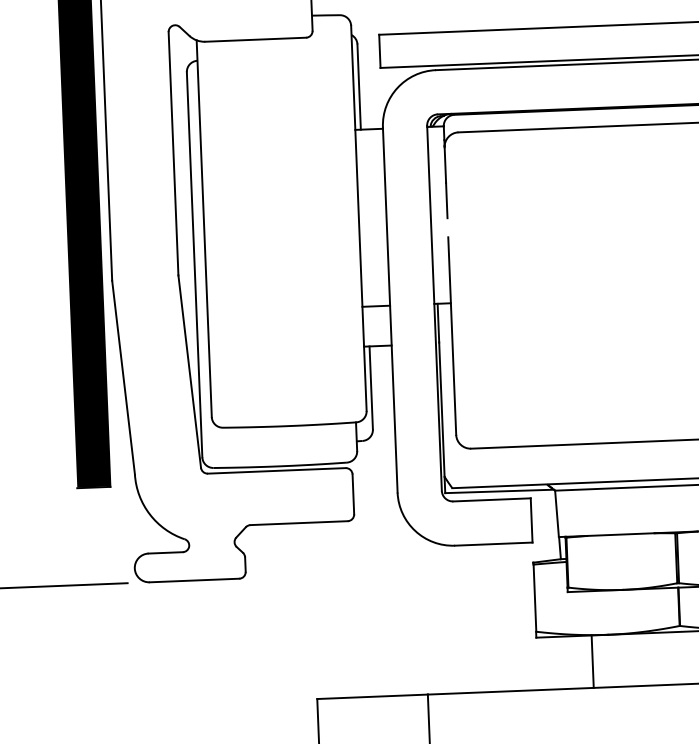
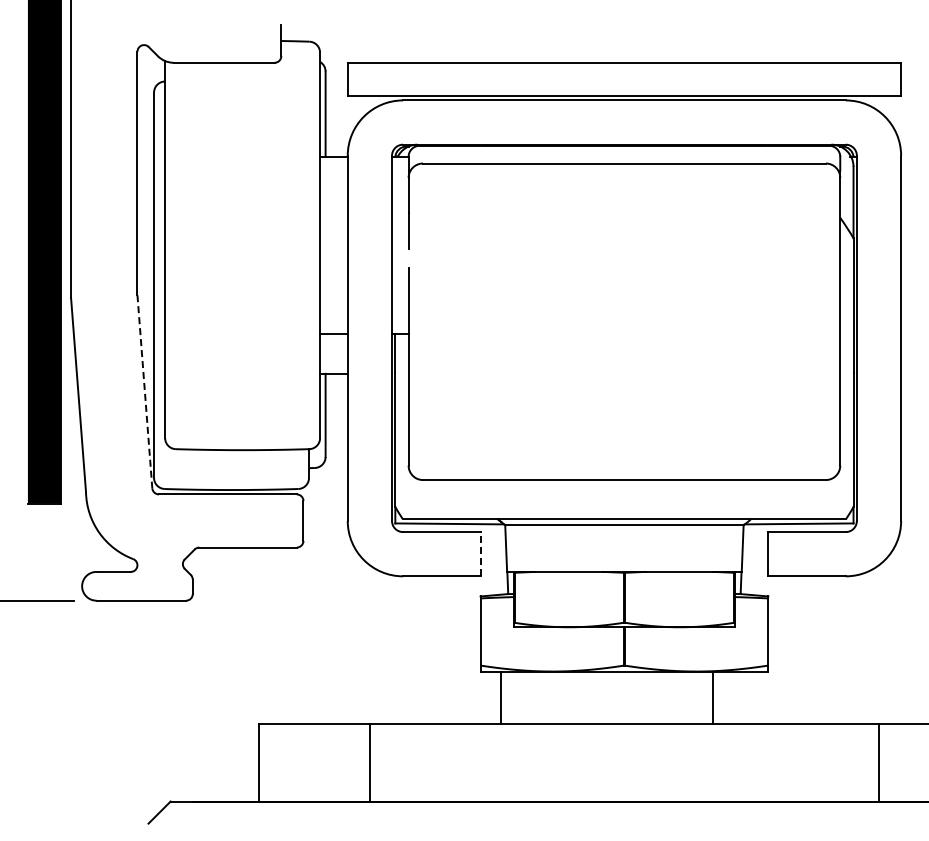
line: (189, 371) -> (144, 391), solid -> dashed
line: (531, 519) -> (480, 553), solid -> dashed
line: (592, 661) -> (500, 697), moved

